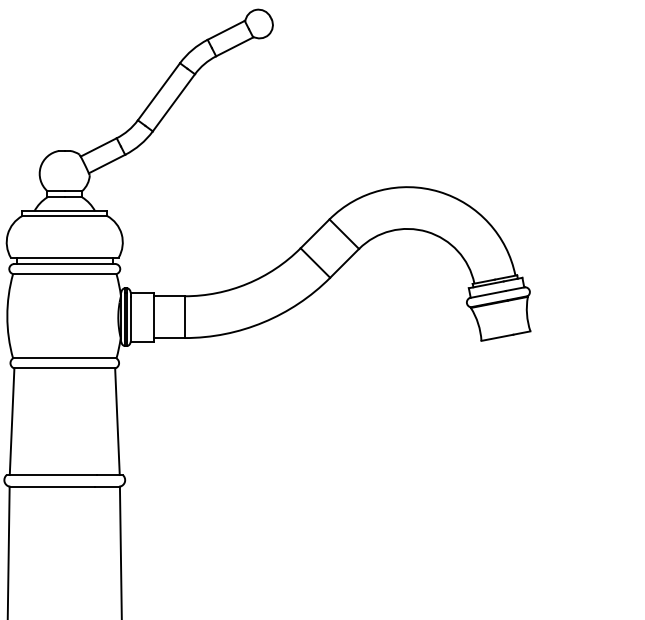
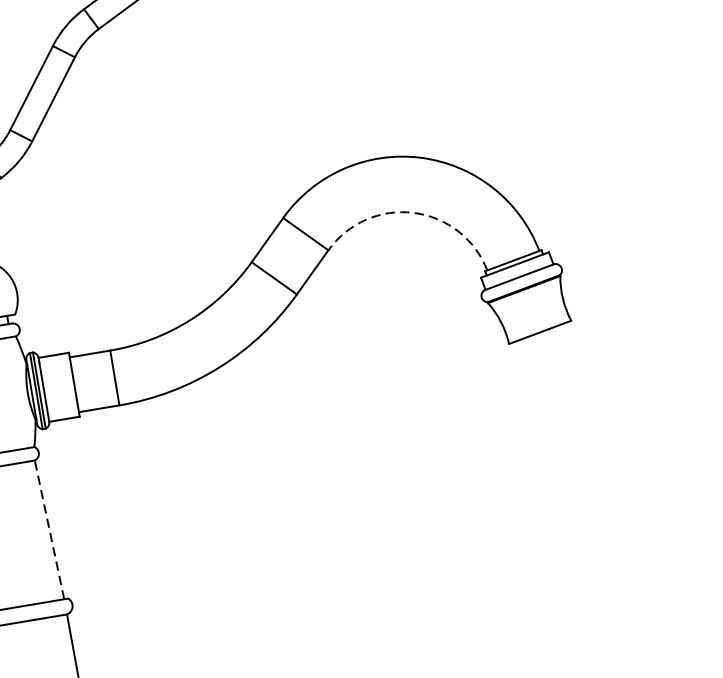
arc: (427, 231) -> (414, 212), solid -> dashed
line: (117, 421) -> (49, 529), solid -> dashed

